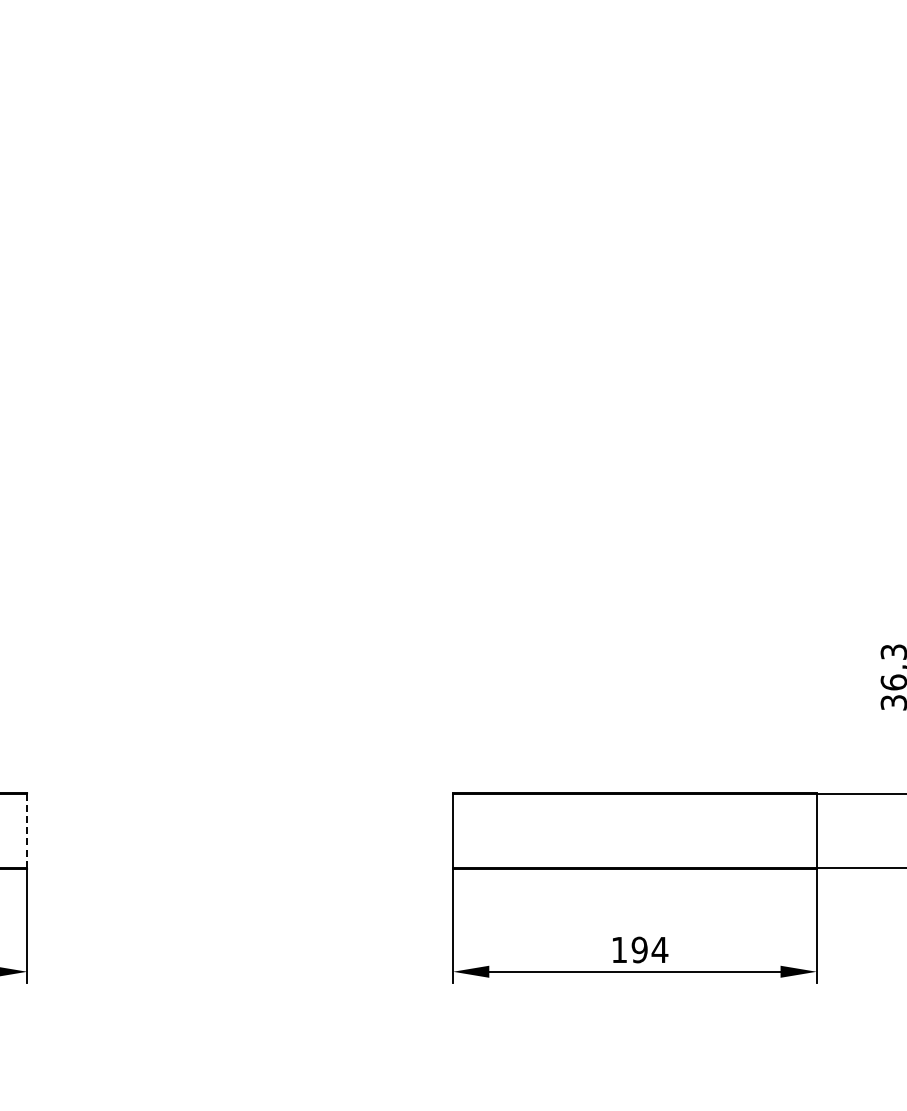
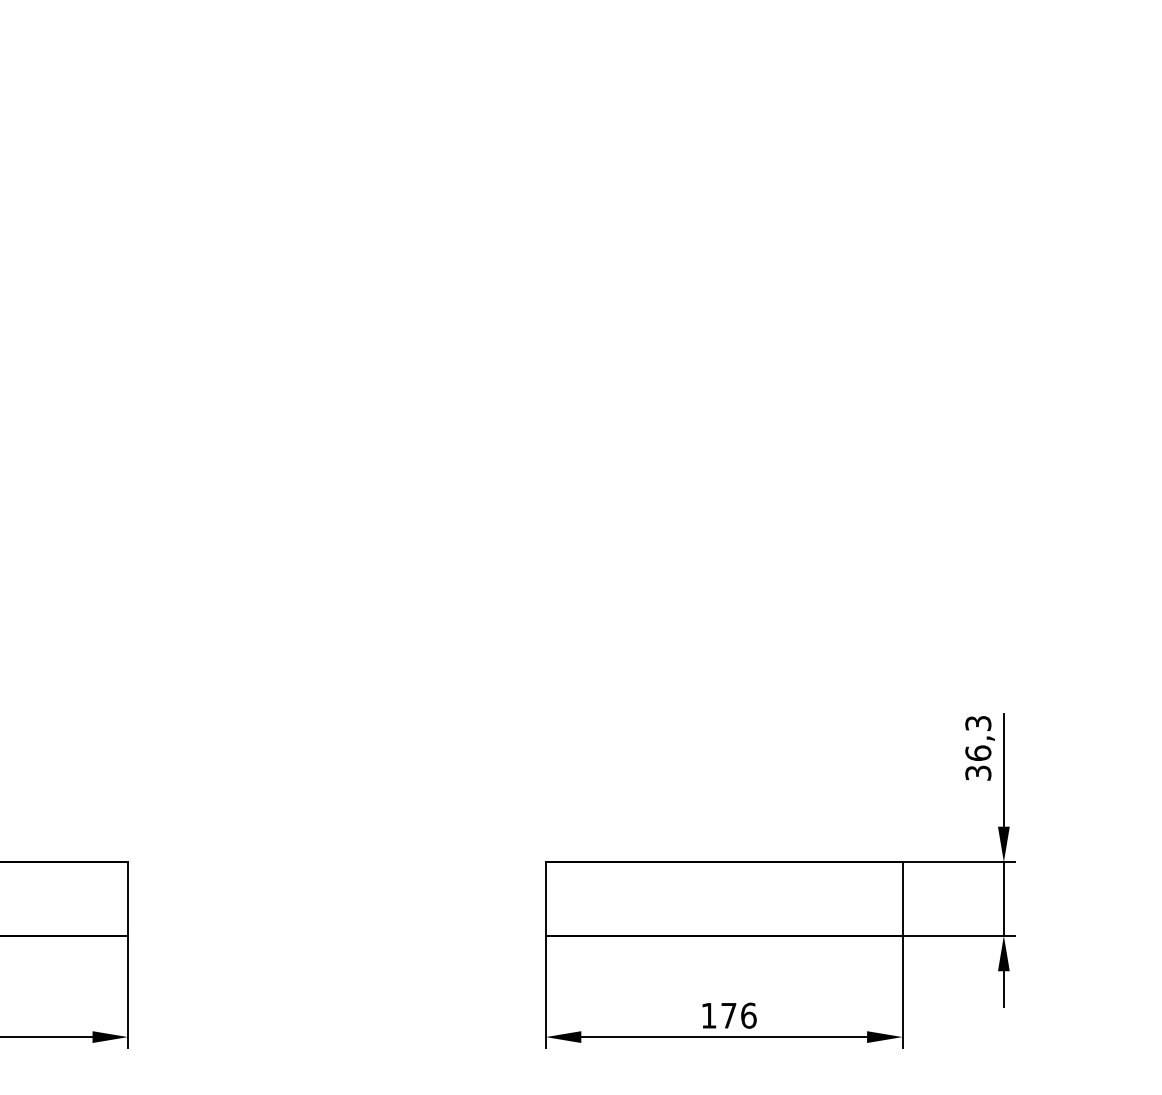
line: (27, 830) -> (128, 898), dashed -> solid
text: (649, 949) -> (738, 1015), 194 -> 176

